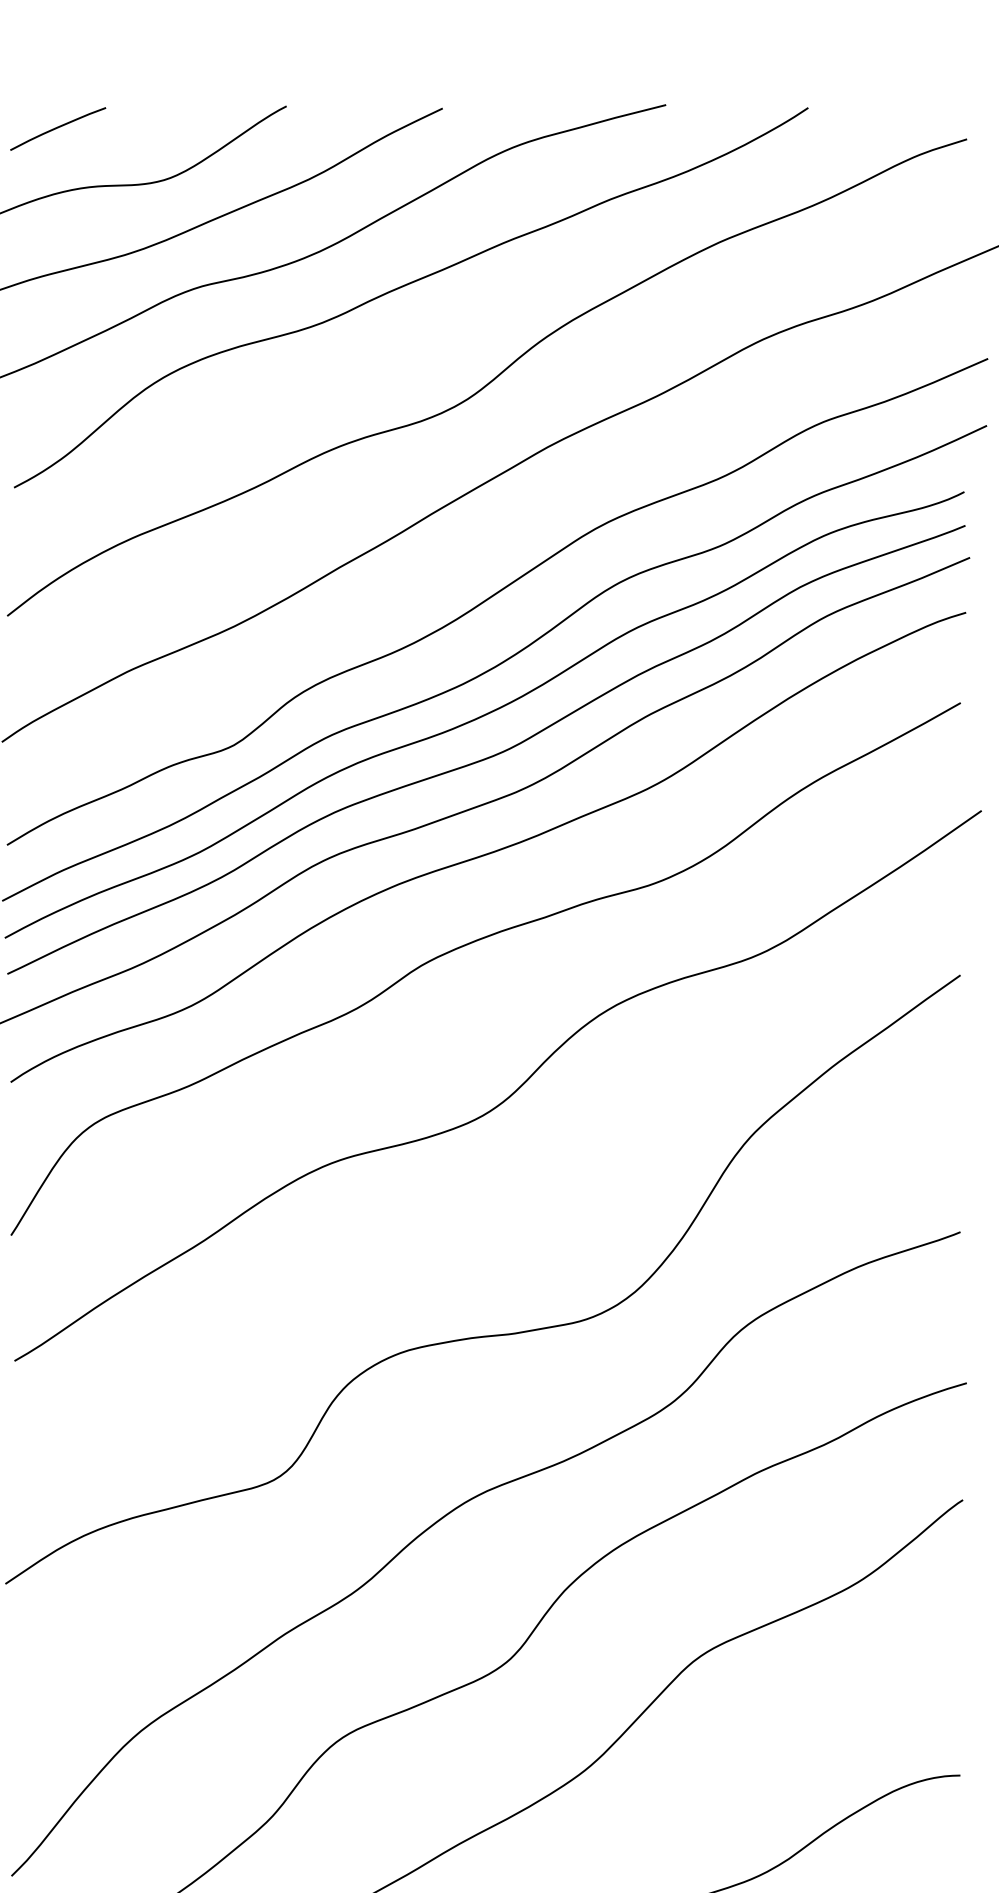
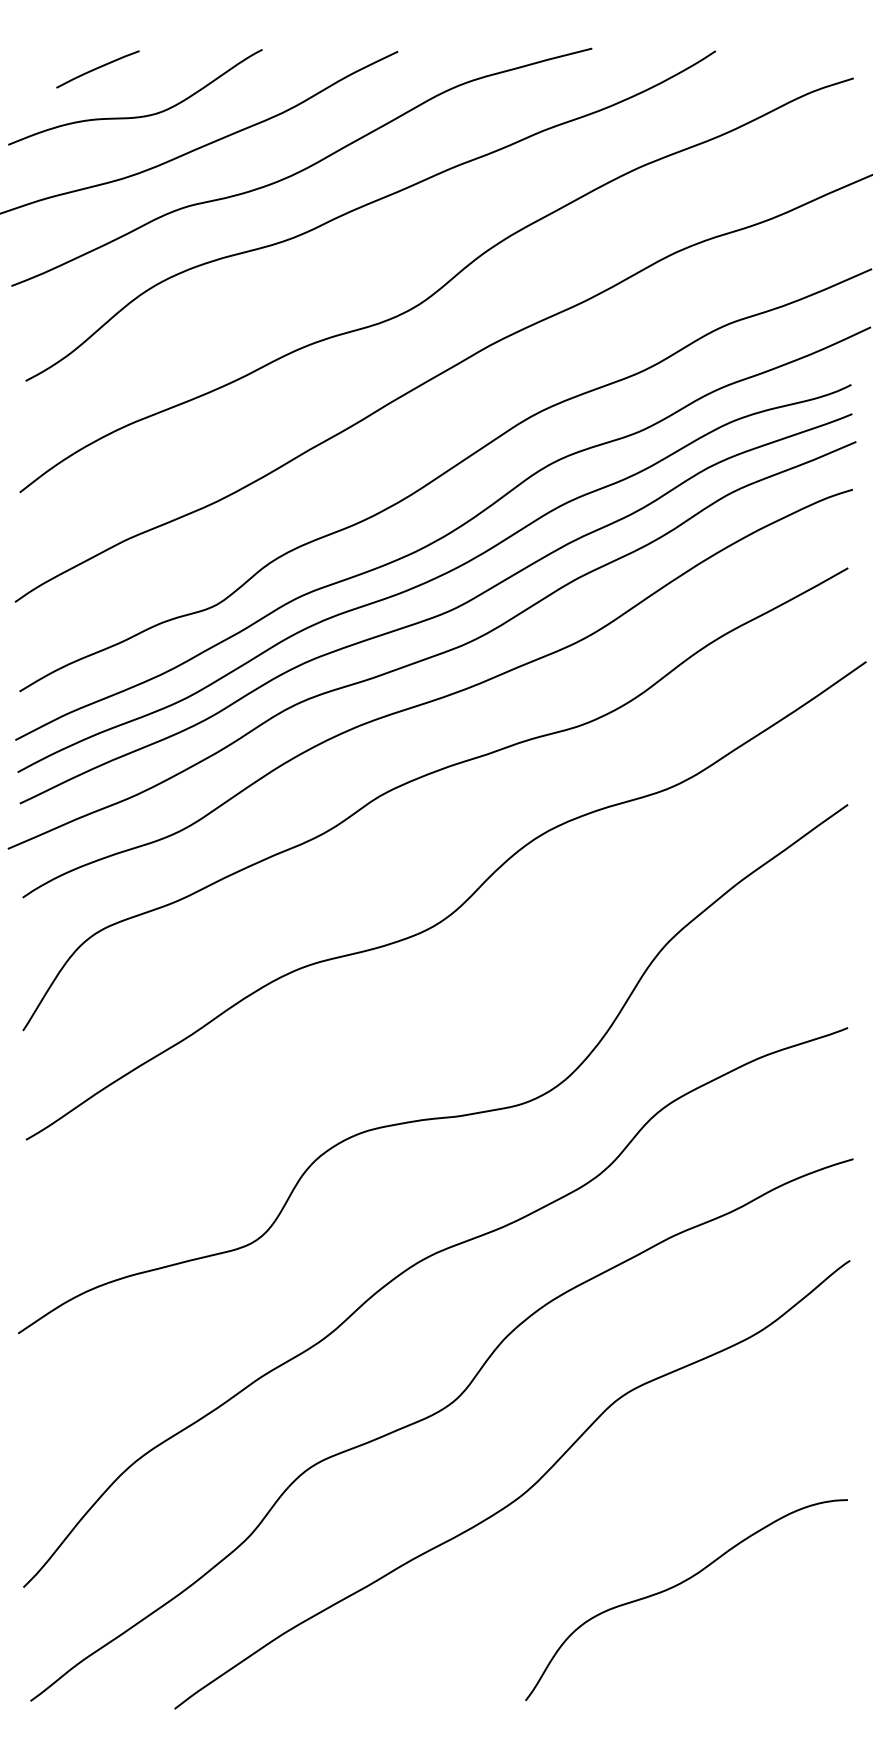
curve: (57, 129) -> (97, 69), moved

